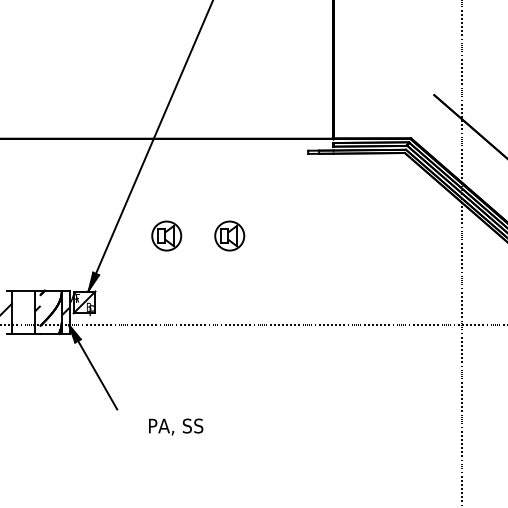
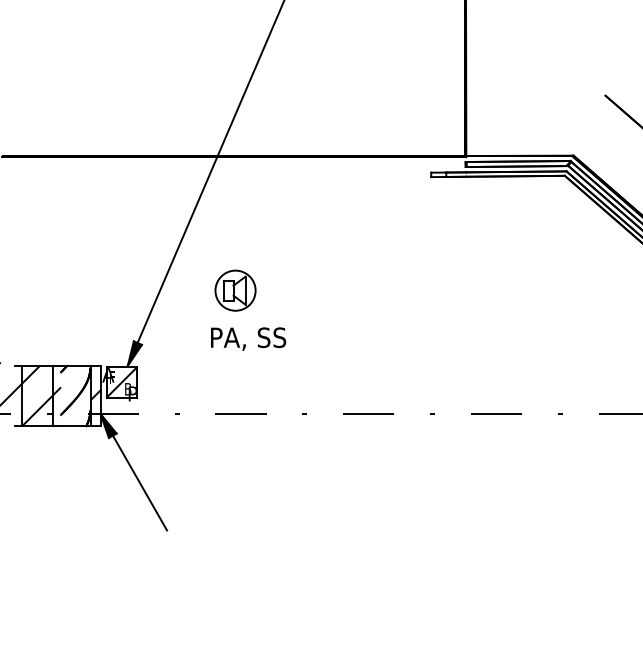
part: (229, 235) -> (322, 289), removed
hatch: (23, 312) -> (37, 396), added
text: (176, 426) -> (249, 338), moved

